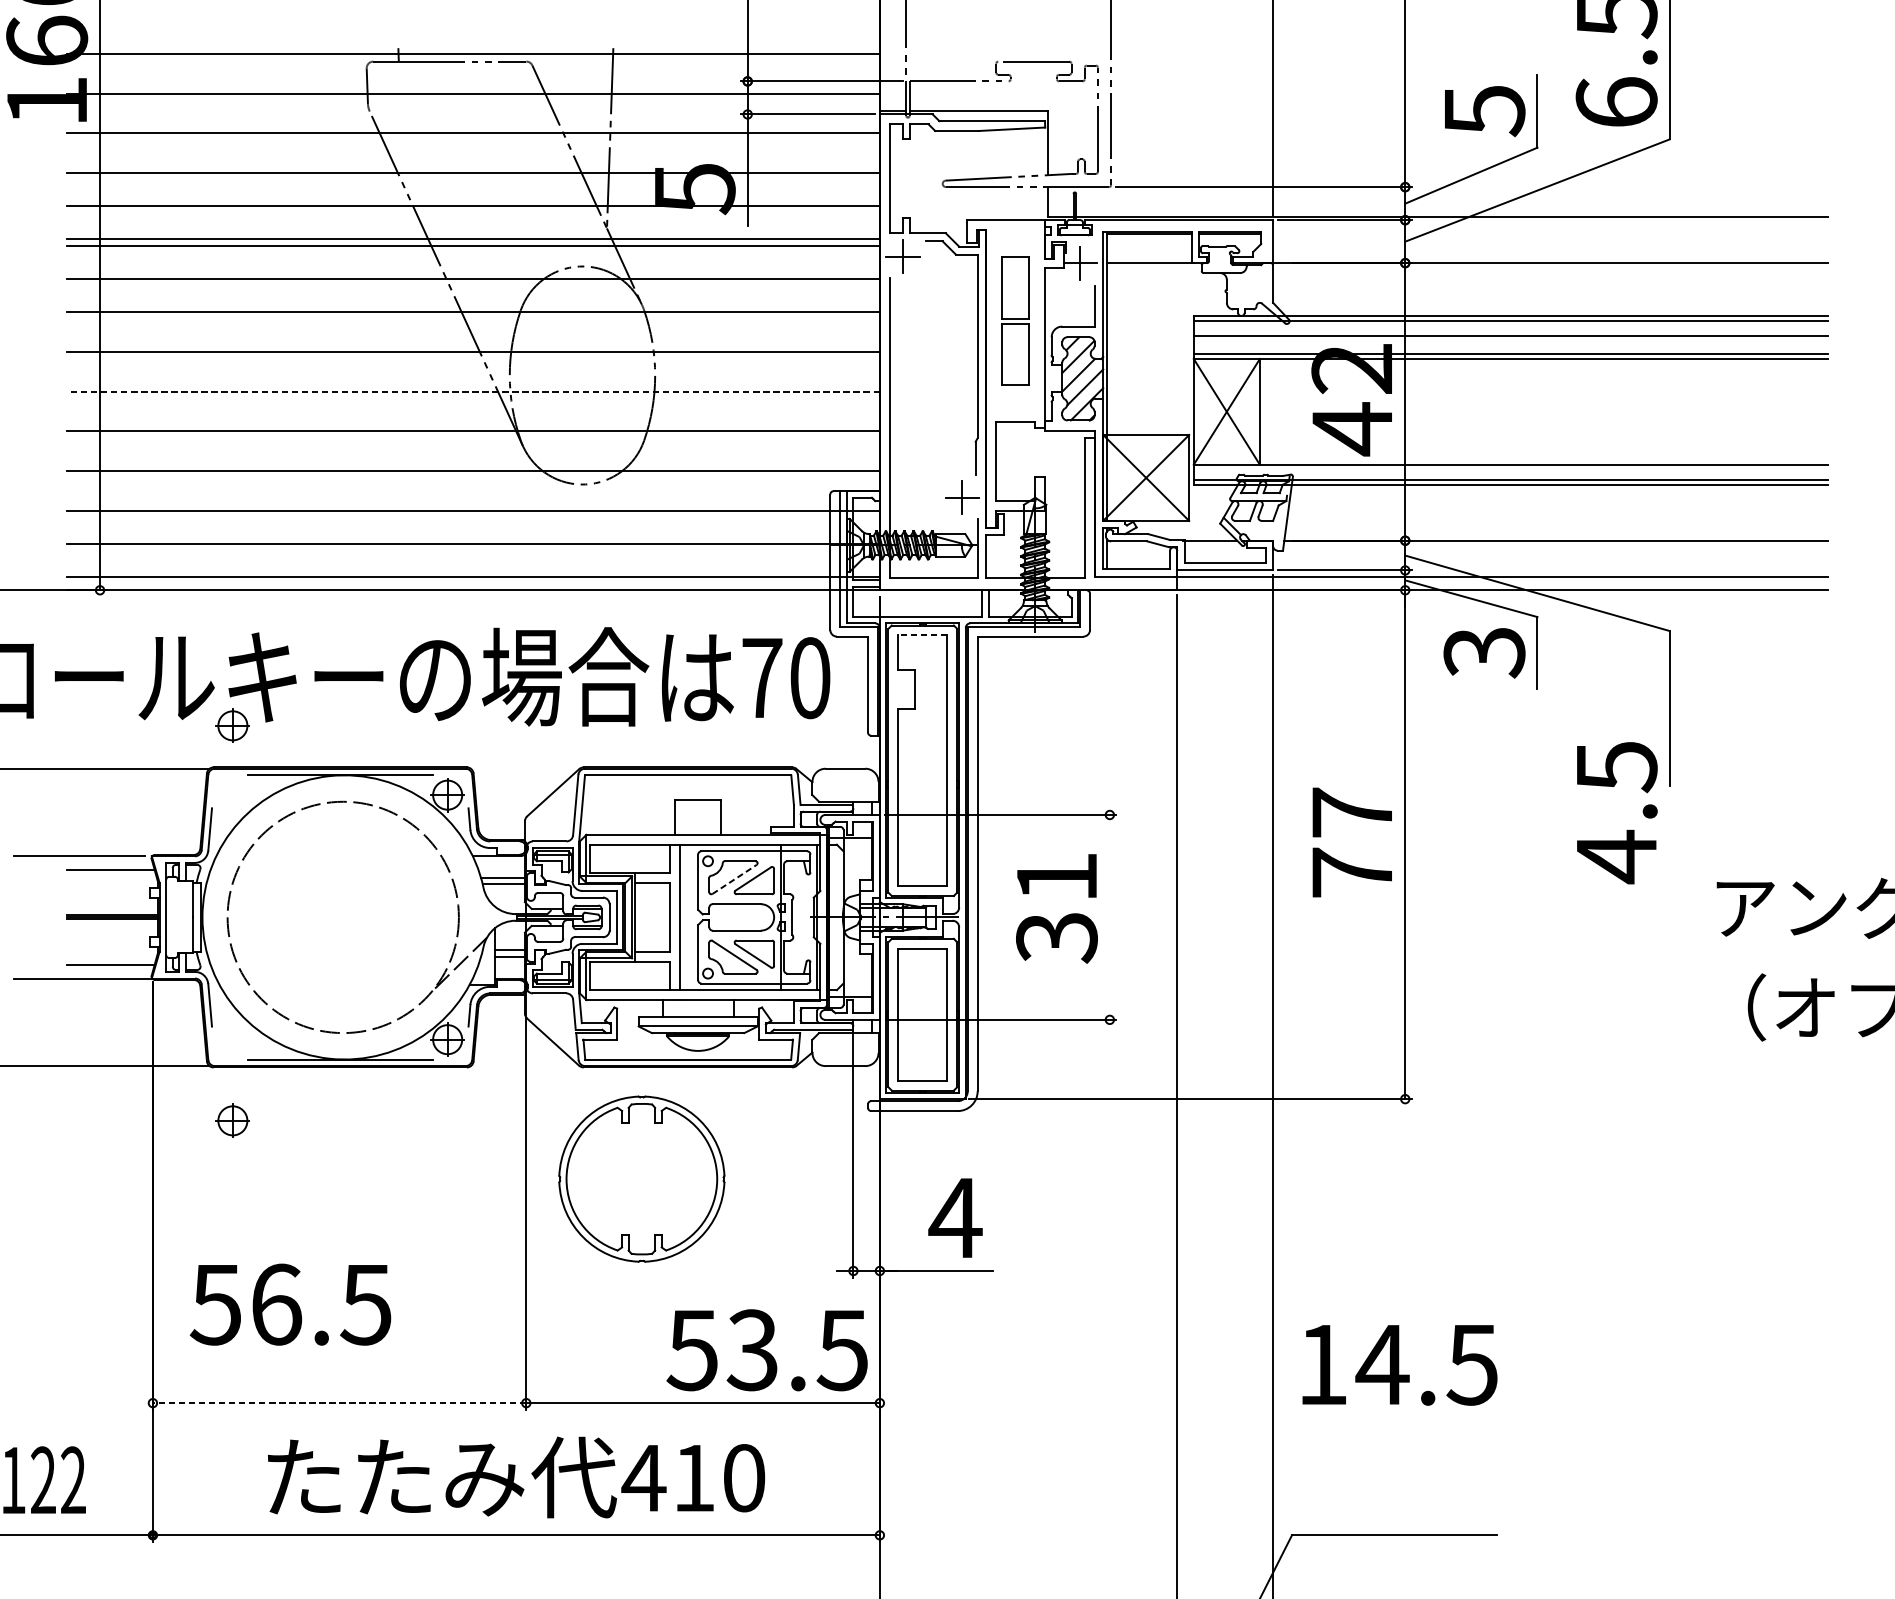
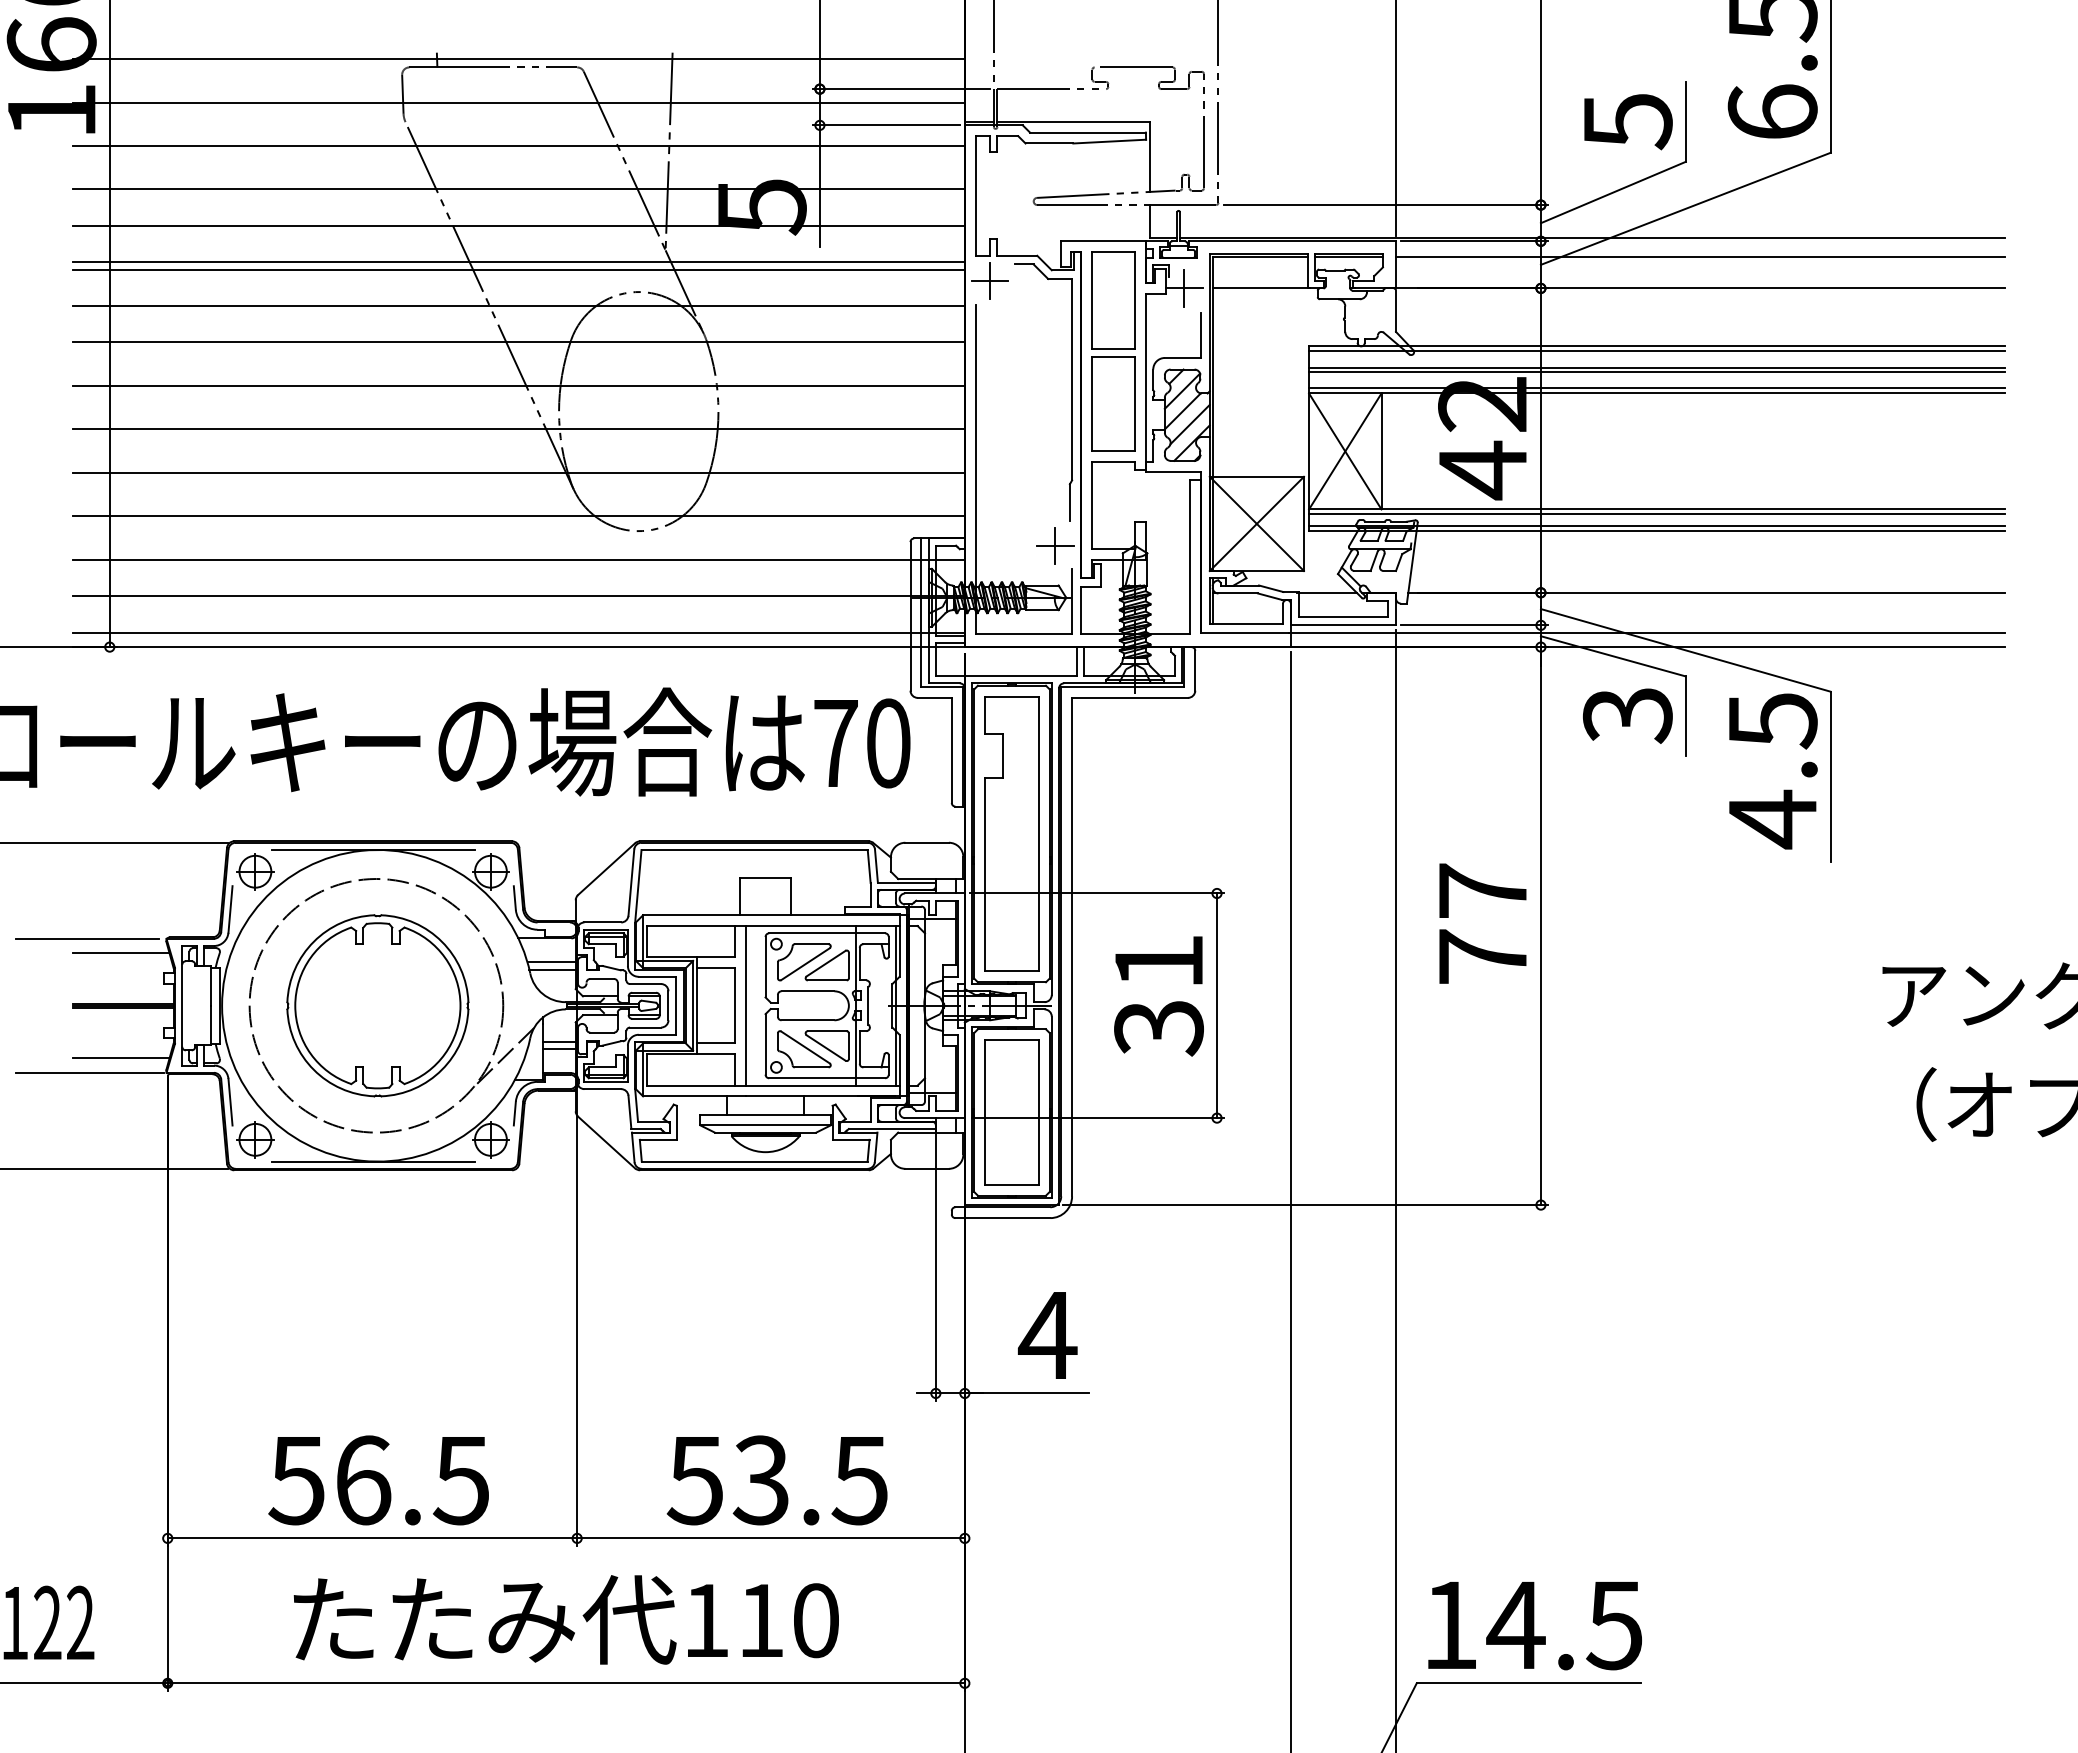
line: (1550, 234) -> (1700, 256), added
part: (1015, 320) -> (1113, 351), size x1.43
line: (1510, 338) -> (1656, 371), added
line: (473, 391) -> (519, 429), dashed -> solid
line: (1510, 469) -> (1656, 514), added
line: (922, 635) -> (1011, 696), dashed -> solid
part: (232, 725) -> (255, 871), moved
text: (1617, 813) -> (1773, 771), moved
line: (734, 878) -> (805, 963), dashed -> solid
line: (1110, 917) -> (1217, 1005), added
part: (232, 1120) -> (255, 1139), moved
part: (641, 1178) -> (377, 1005), moved
text: (290, 1304) -> (378, 1480), moved
text: (766, 1350) -> (776, 1480), moved
text: (1399, 1365) -> (1534, 1626), moved
line: (339, 1403) -> (372, 1538), dashed -> solid
text: (643, 1478) -> (705, 1620), 410 -> 110

